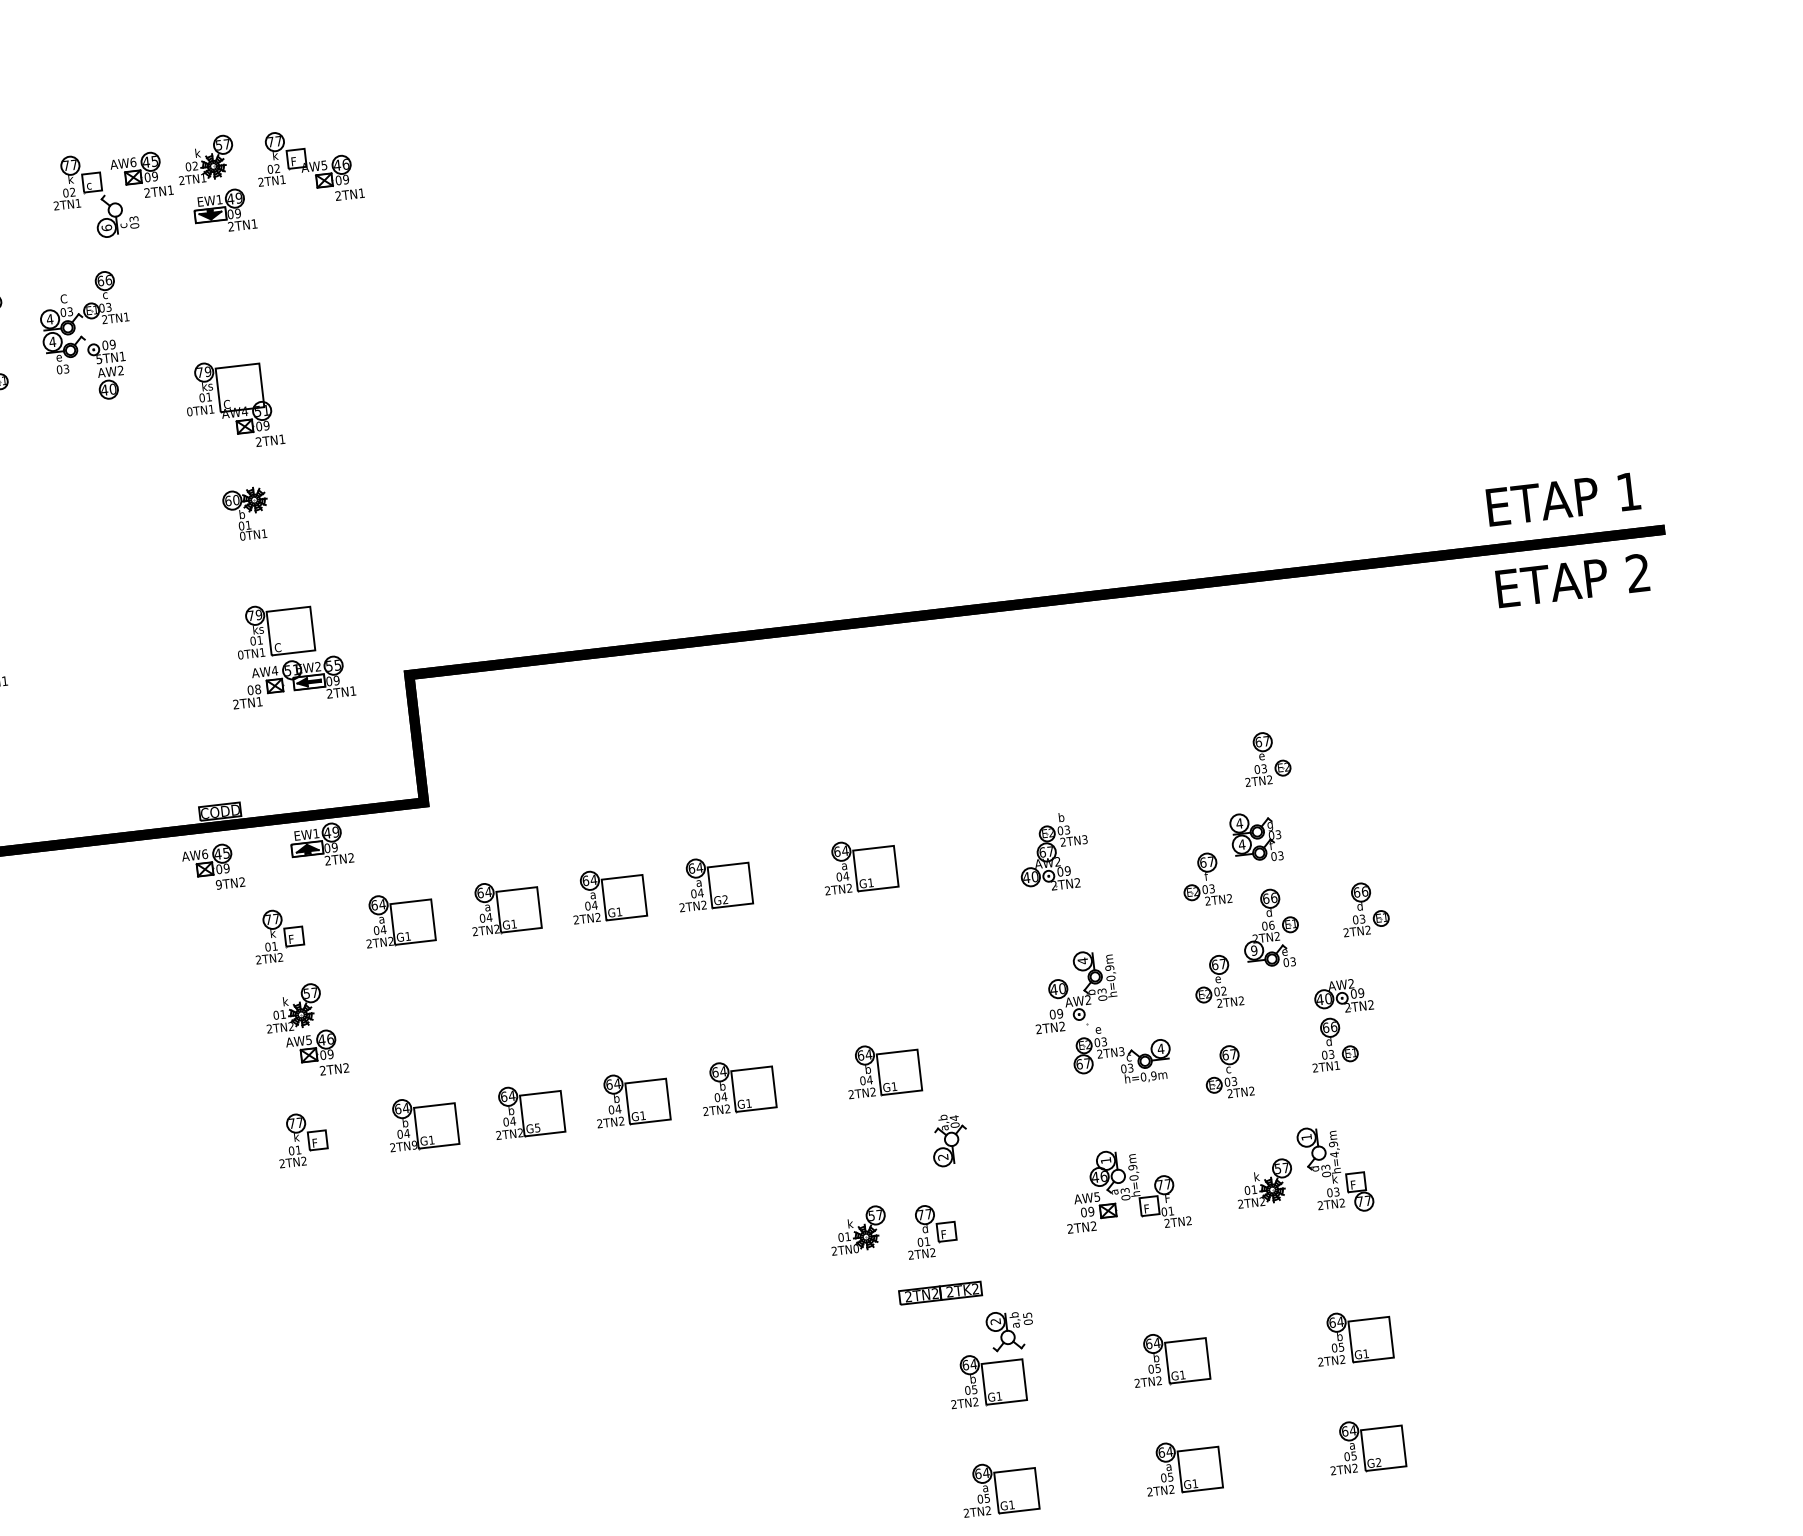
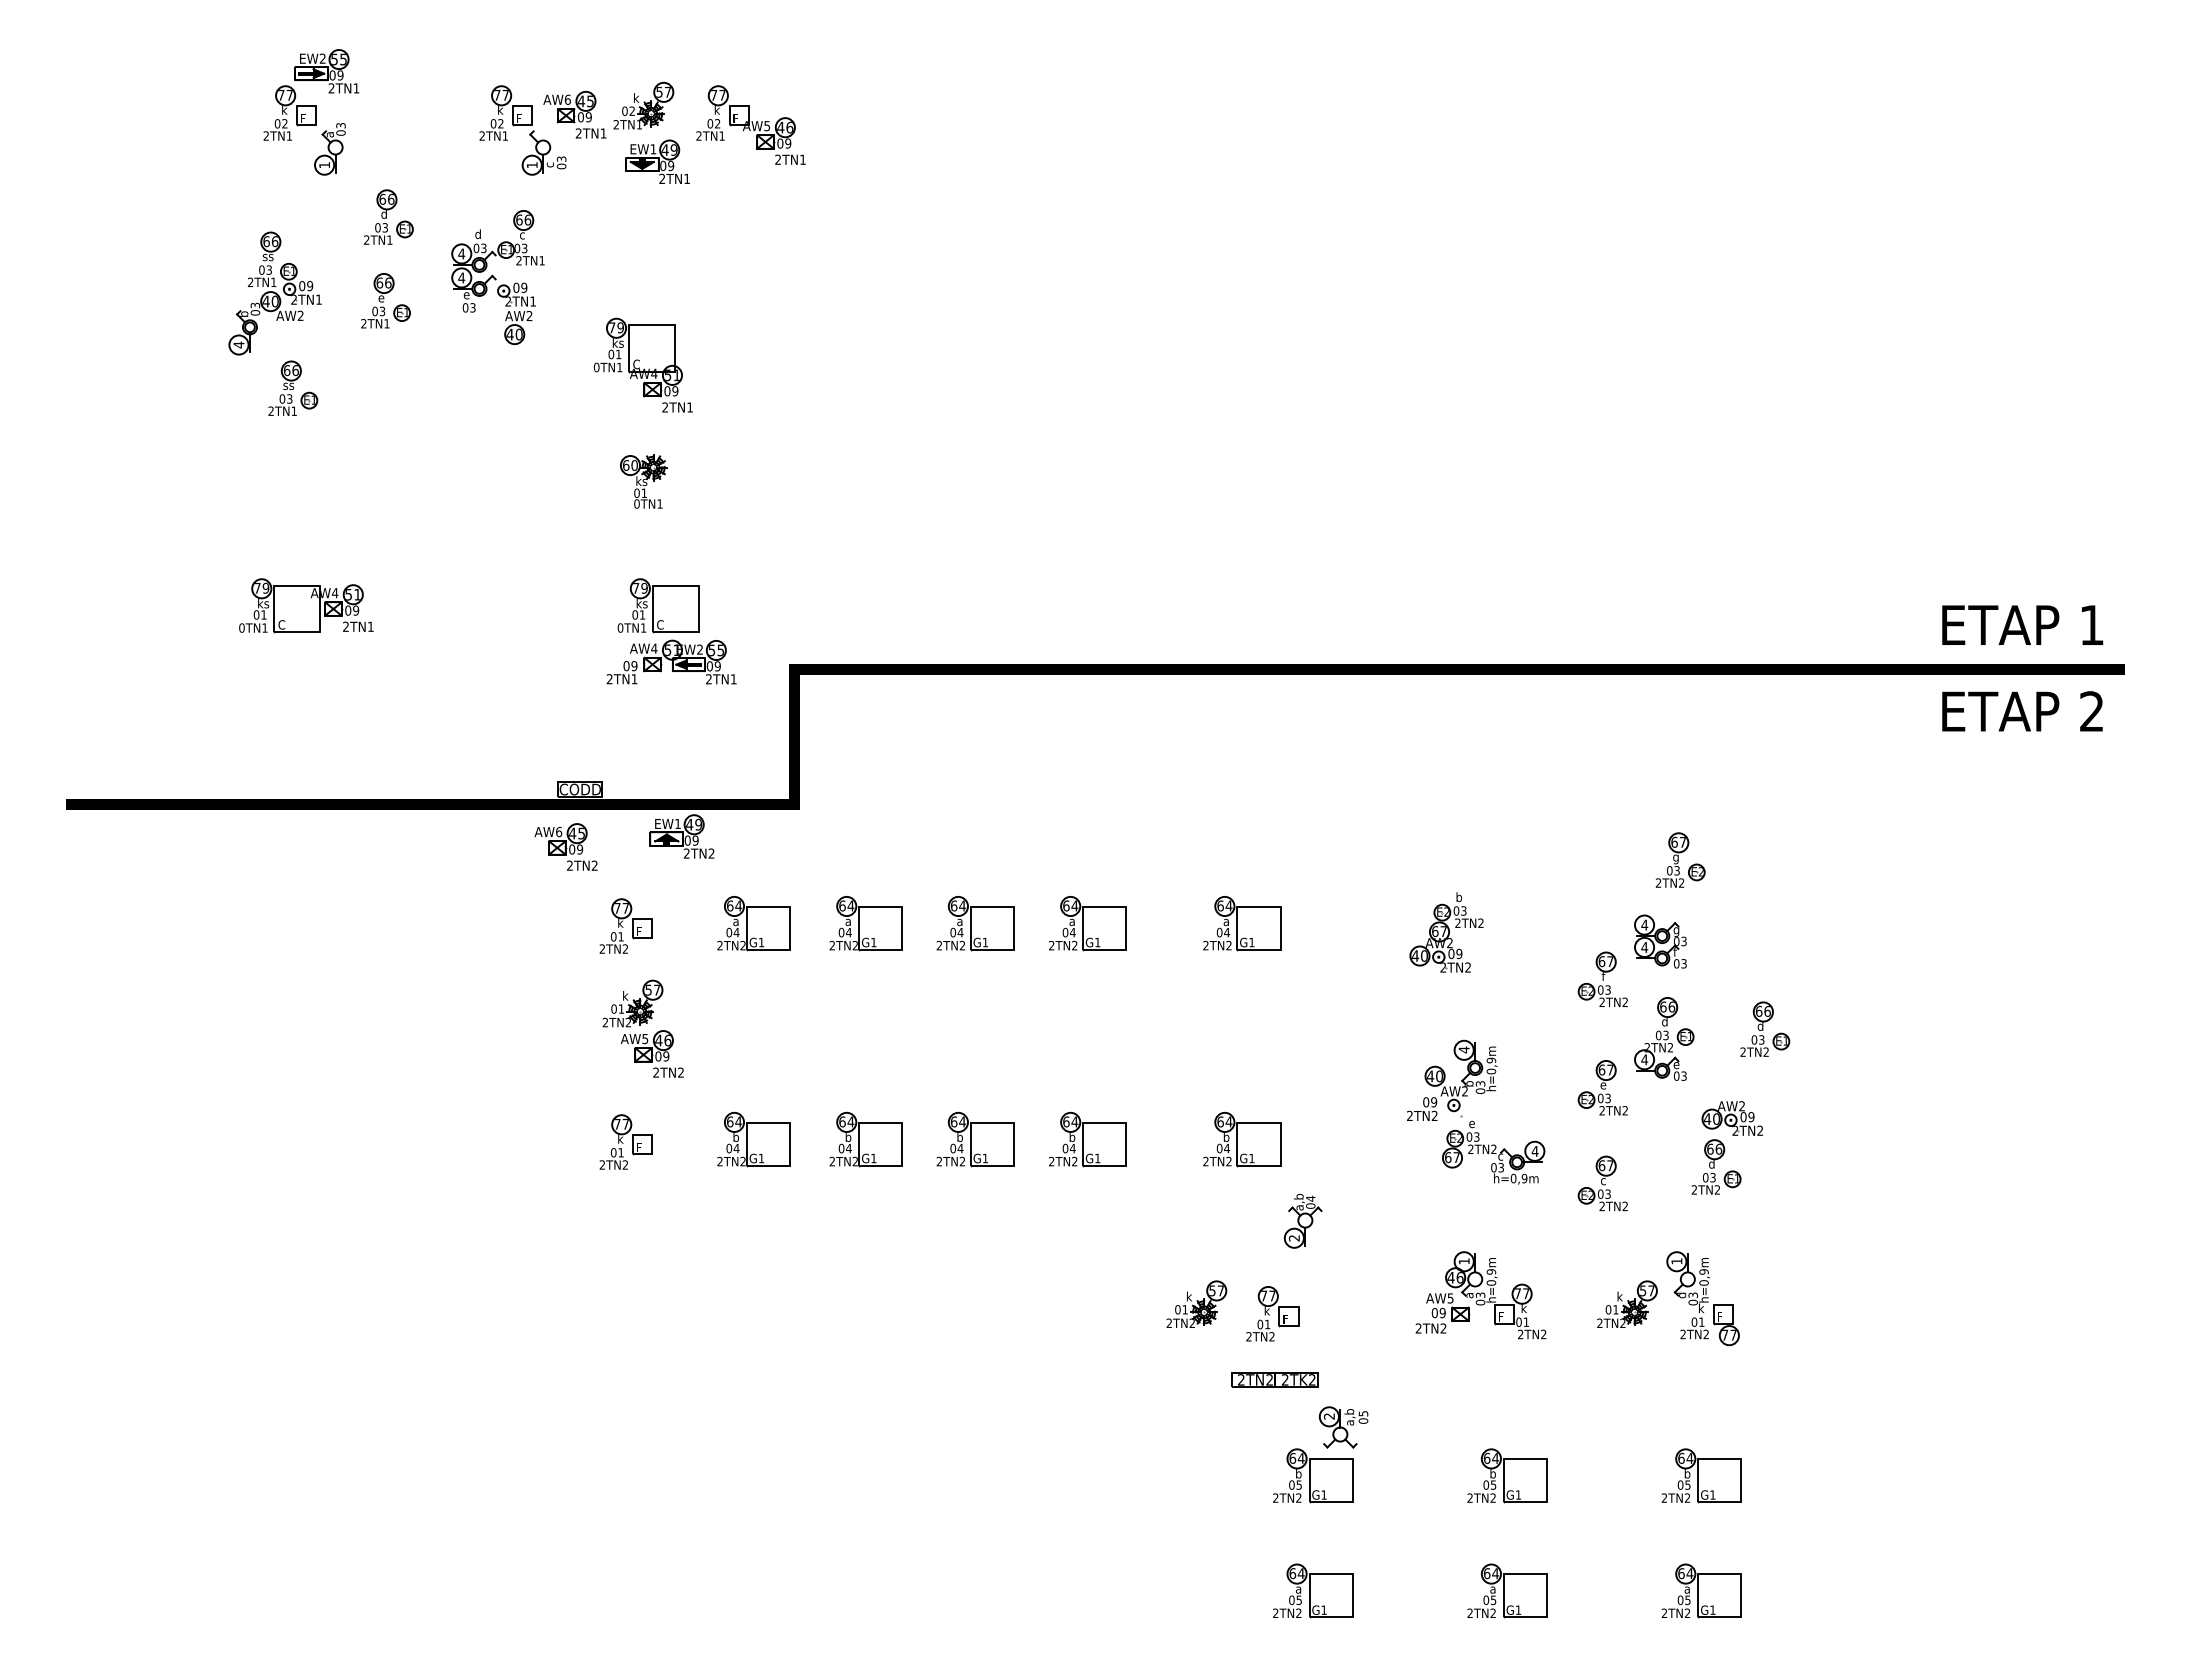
text: (88, 185) -> (518, 118), c -> F
text: (106, 227) -> (531, 164), 6 -> 1
text: (63, 299) -> (478, 234), C -> d
text: (99, 359) -> (508, 301), 5TN1 -> 2TN1
text: (245, 515) -> (642, 482), b -> ks
text: (258, 689) -> (634, 666), 08 -> 09
text: (1261, 758) -> (1675, 859), e -> g
text: (1084, 839) -> (1480, 923), 2TN3 -> 2TN2
text: (219, 884) -> (570, 865), 9TN2 -> 2TN2
text: (725, 899) -> (1097, 942), G2 -> G1
text: (1271, 925) -> (1665, 1035), 06 -> 03
text: (1254, 950) -> (1644, 1059), 9 -> 4
text: (1223, 991) -> (1607, 1098), 02 -> 03
text: (1121, 1051) -> (1493, 1149), 2TN3 -> 2TN2
text: (1336, 1065) -> (1716, 1189), 2TN1 -> 2TN2
text: (537, 1127) -> (873, 1158), G5 -> G1
text: (414, 1145) -> (742, 1161), 2TN9 -> 2TN2
text: (1334, 1154) -> (1703, 1282), h=4,9m -> h=0,9m
text: (1336, 1191) -> (1701, 1321), 03 -> 01
text: (1167, 1198) -> (1523, 1308), F -> k
text: (924, 1228) -> (1266, 1310), d -> k
text: (856, 1248) -> (1192, 1323), 2TN0 -> 2TN2
text: (1378, 1461) -> (1712, 1609), G2 -> G1

